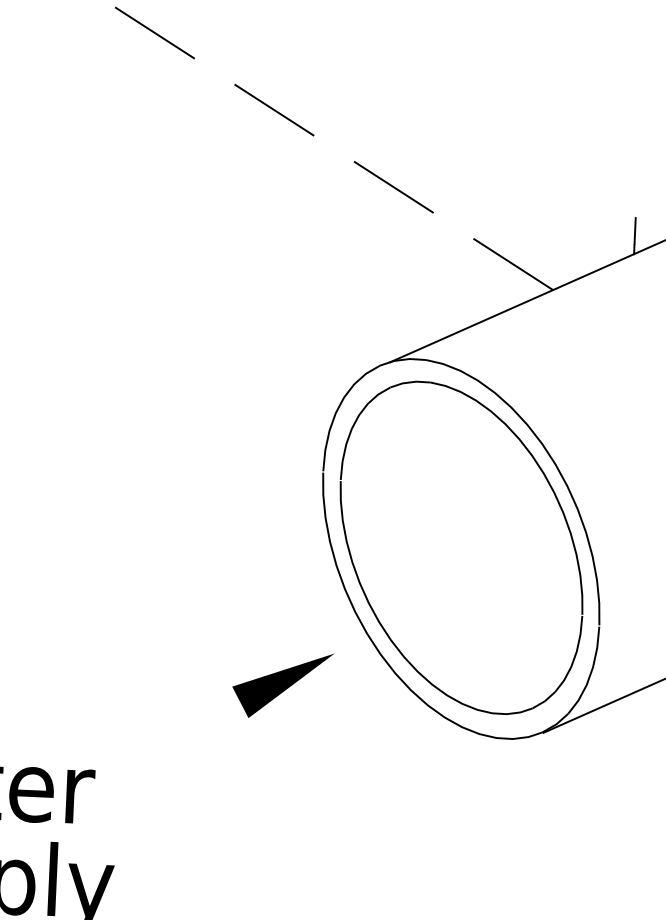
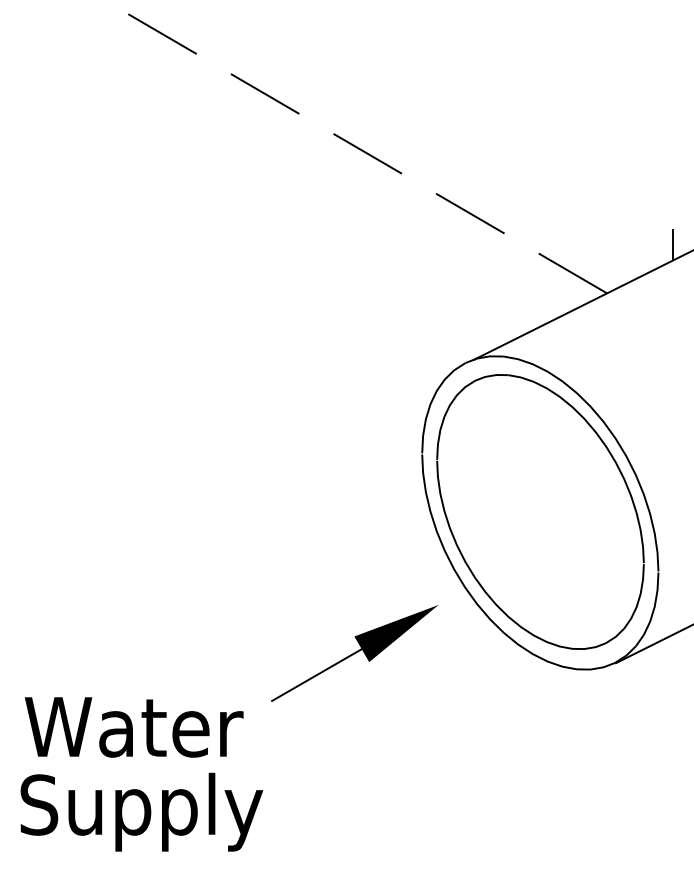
line: (184, 730) -> (316, 674), added

